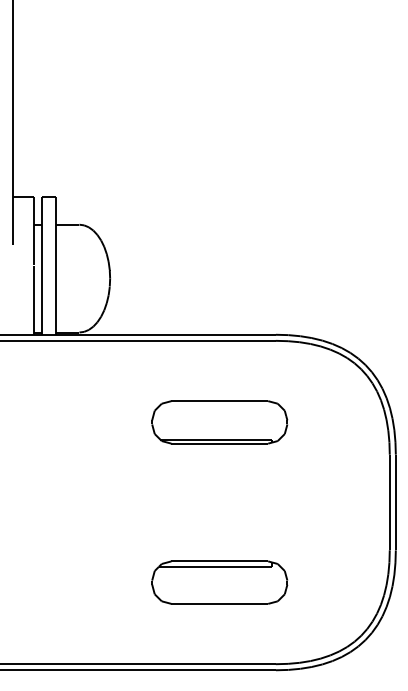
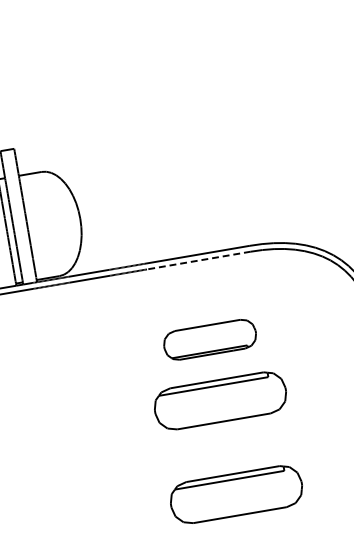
line: (222, 340) -> (199, 260), solid -> dashed
part: (219, 422) -> (209, 339), size x0.7
part: (219, 485) -> (220, 400), added

